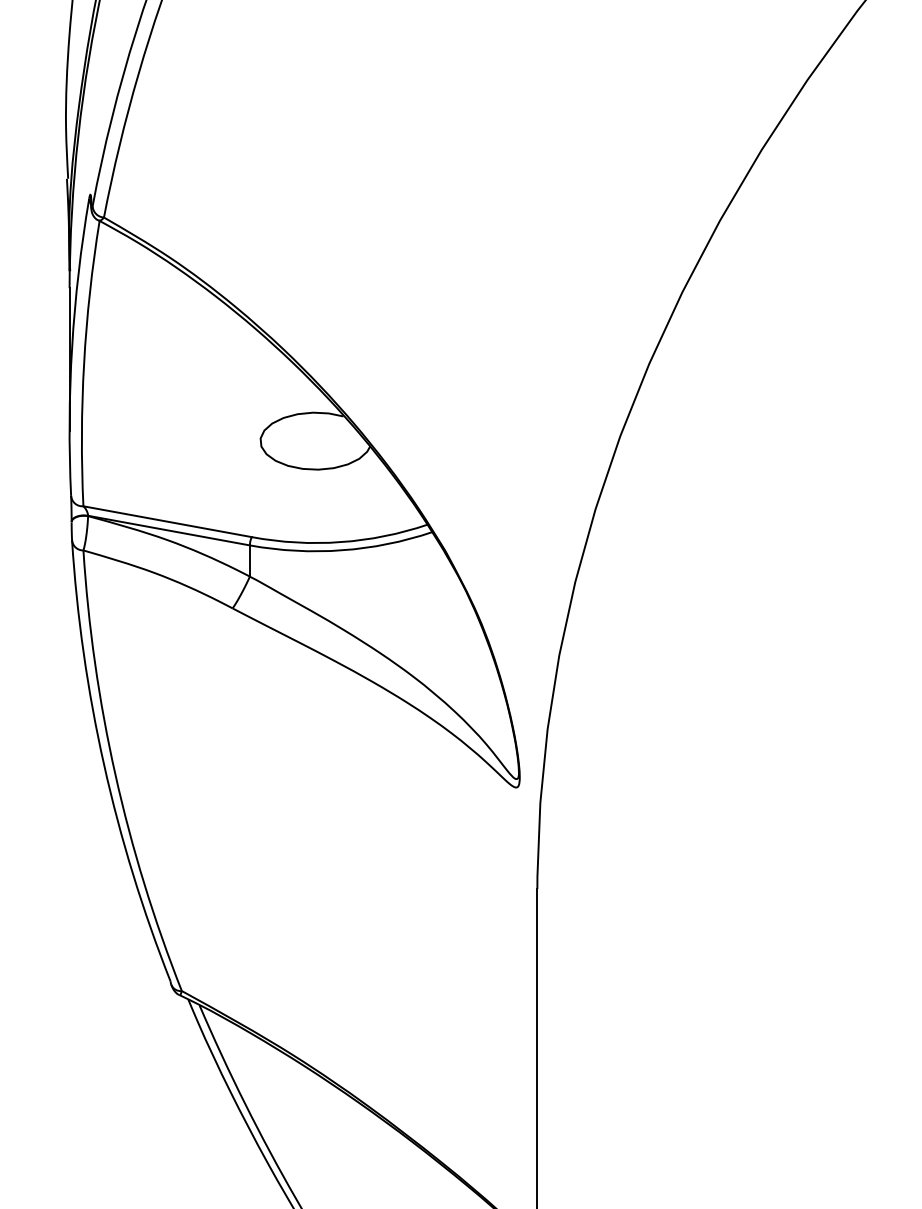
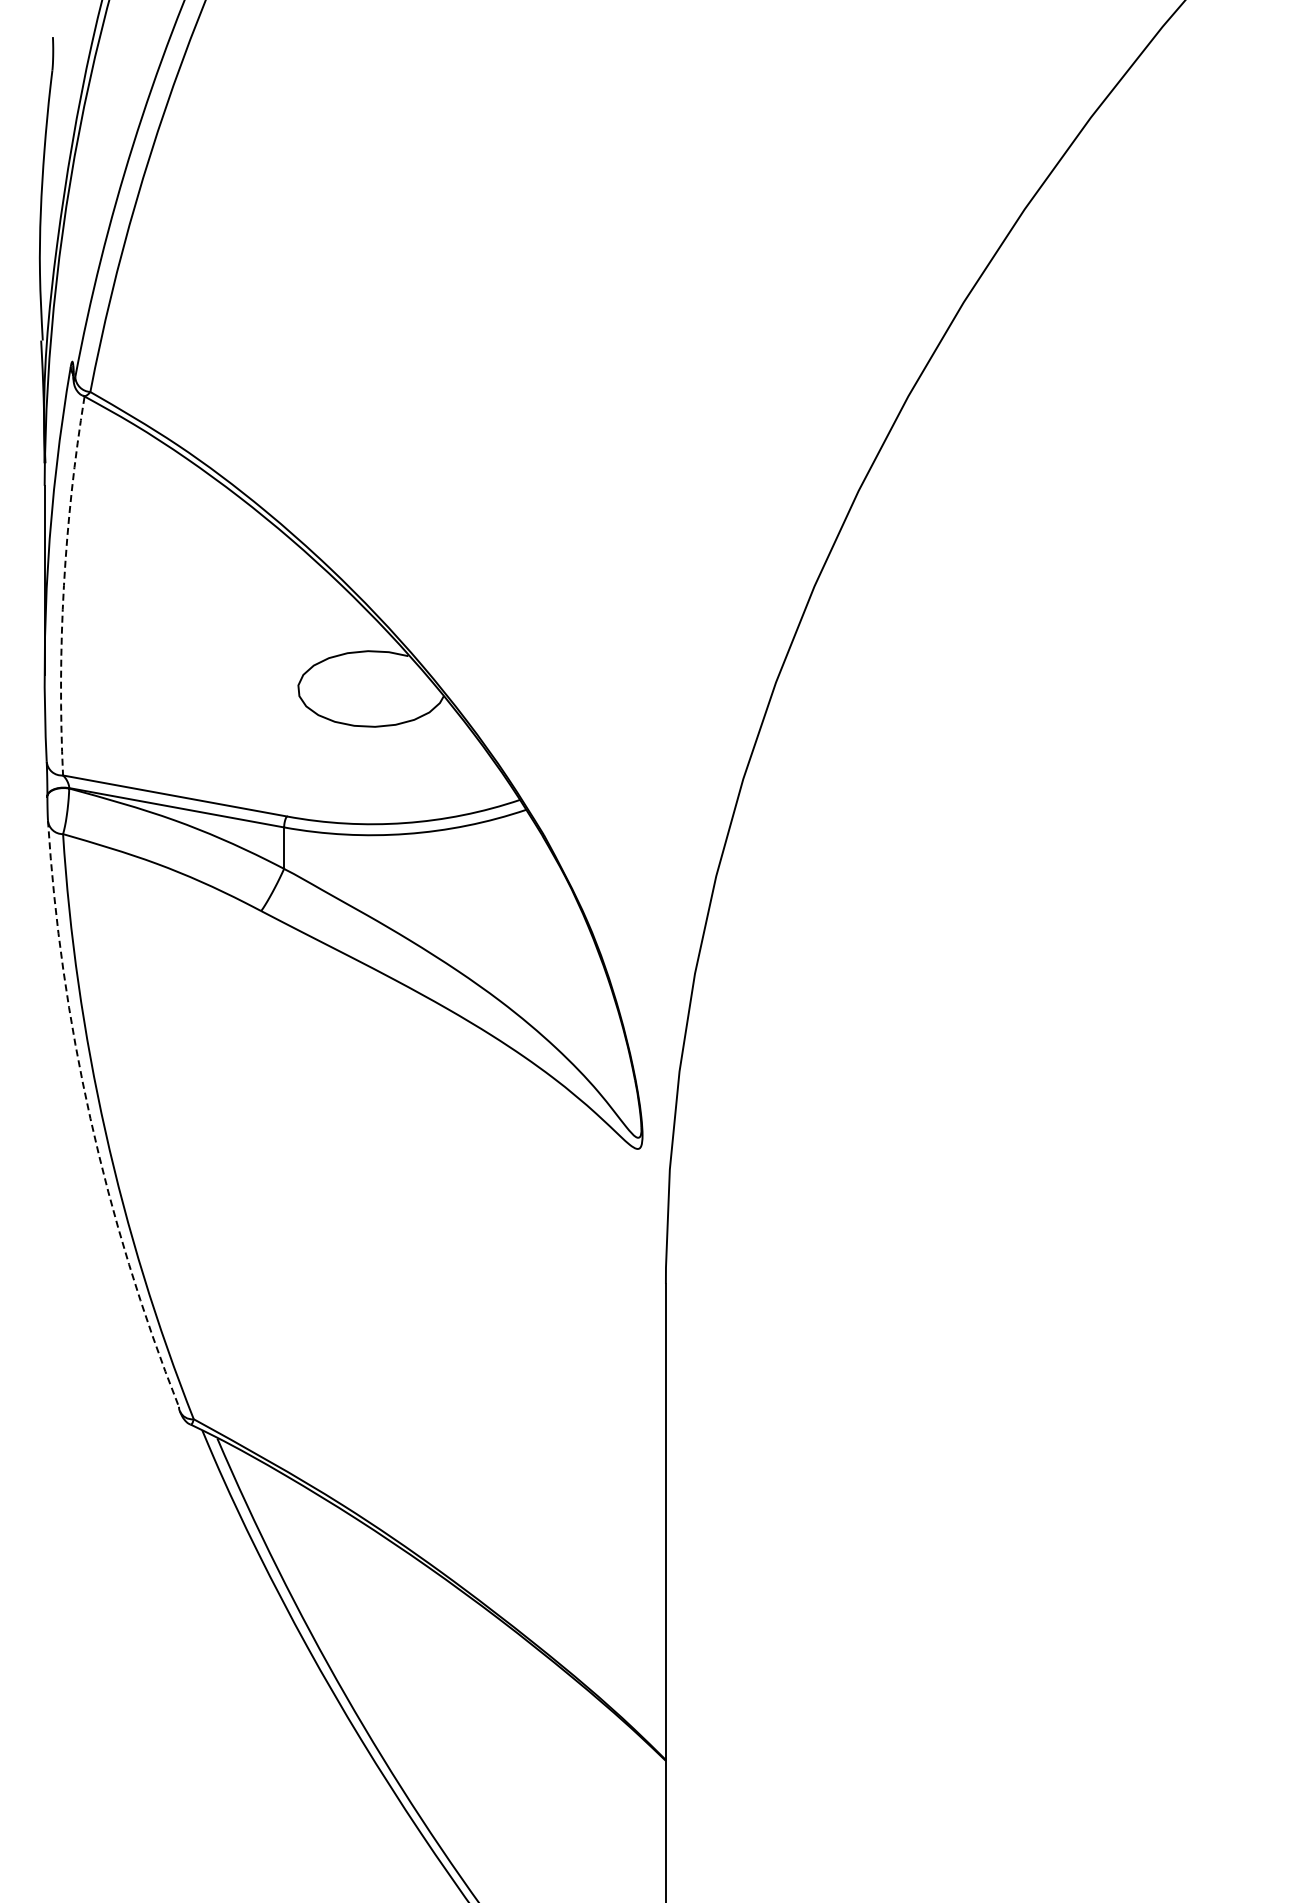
arc: (83, 363) -> (63, 585), solid -> dashed
arc: (104, 764) -> (90, 1118), solid -> dashed

